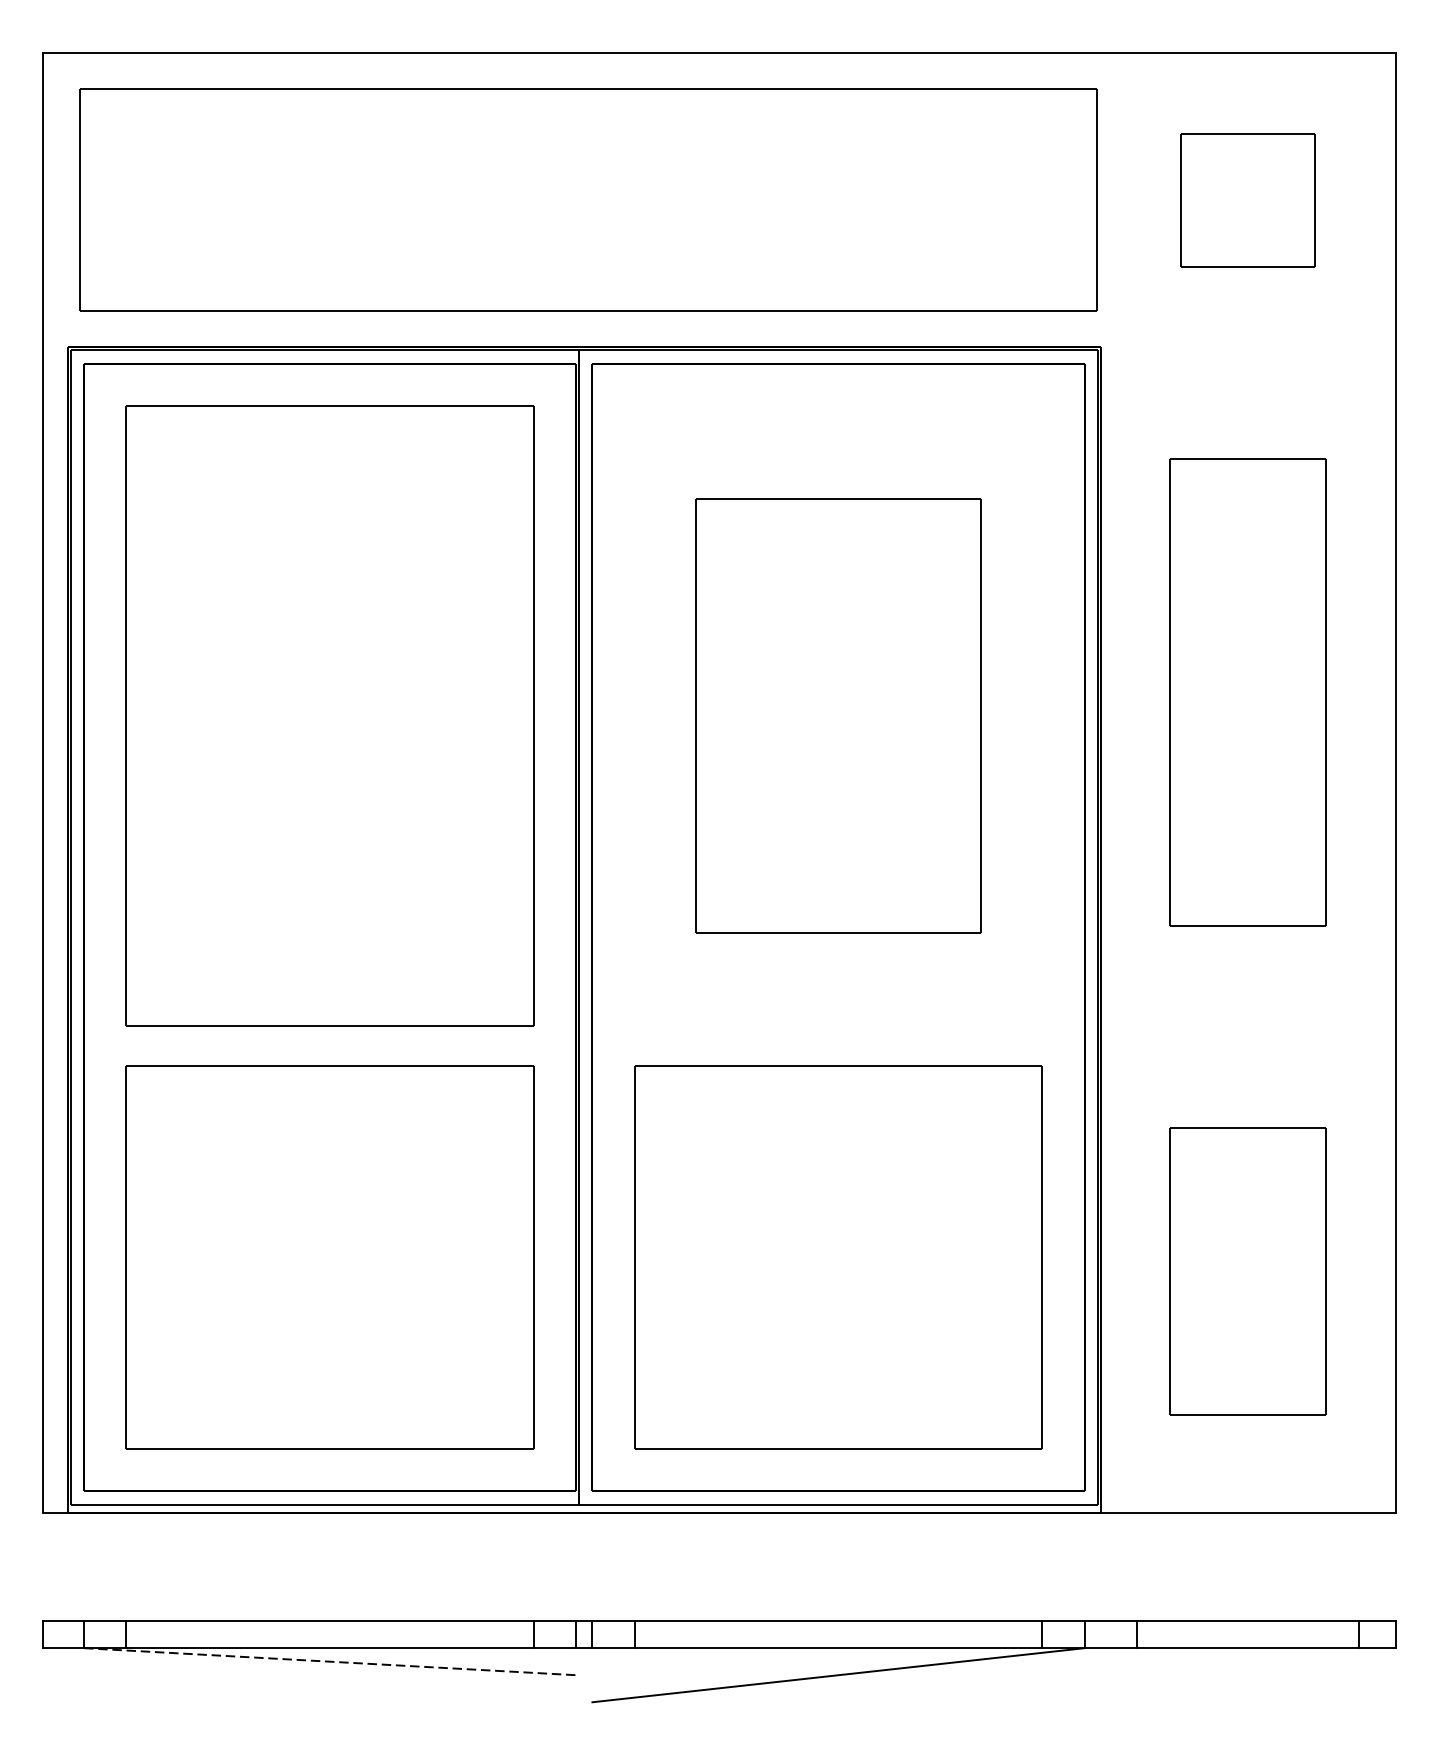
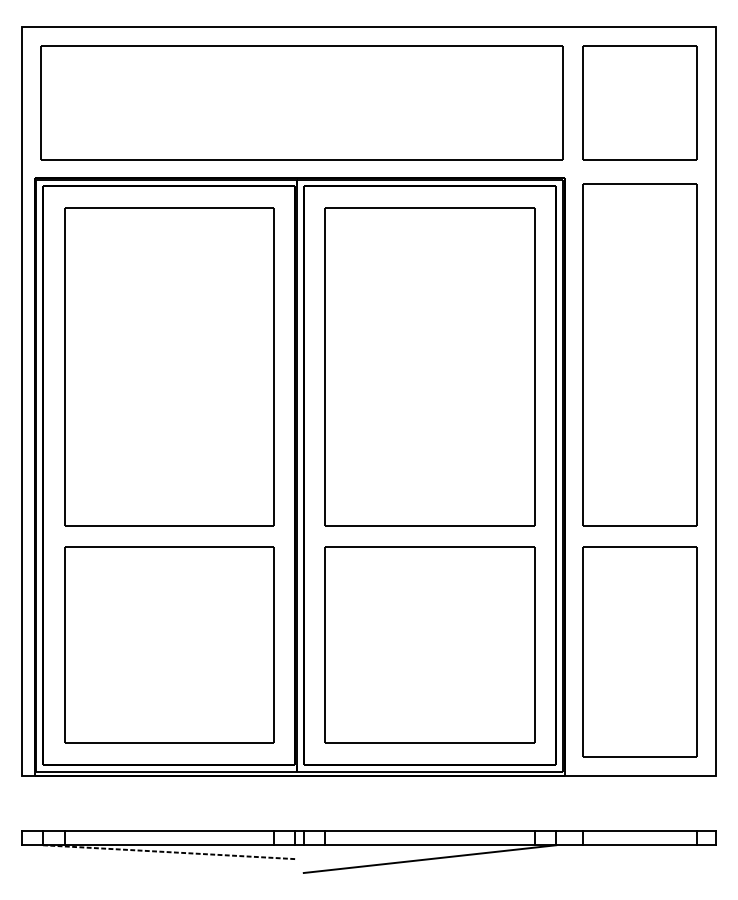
part: (1246, 199) -> (639, 102), size x1.67
part: (1246, 691) -> (639, 354), size x1.43
part: (837, 714) -> (429, 366), size x1.43
part: (1246, 1270) -> (639, 651), size x1.43

